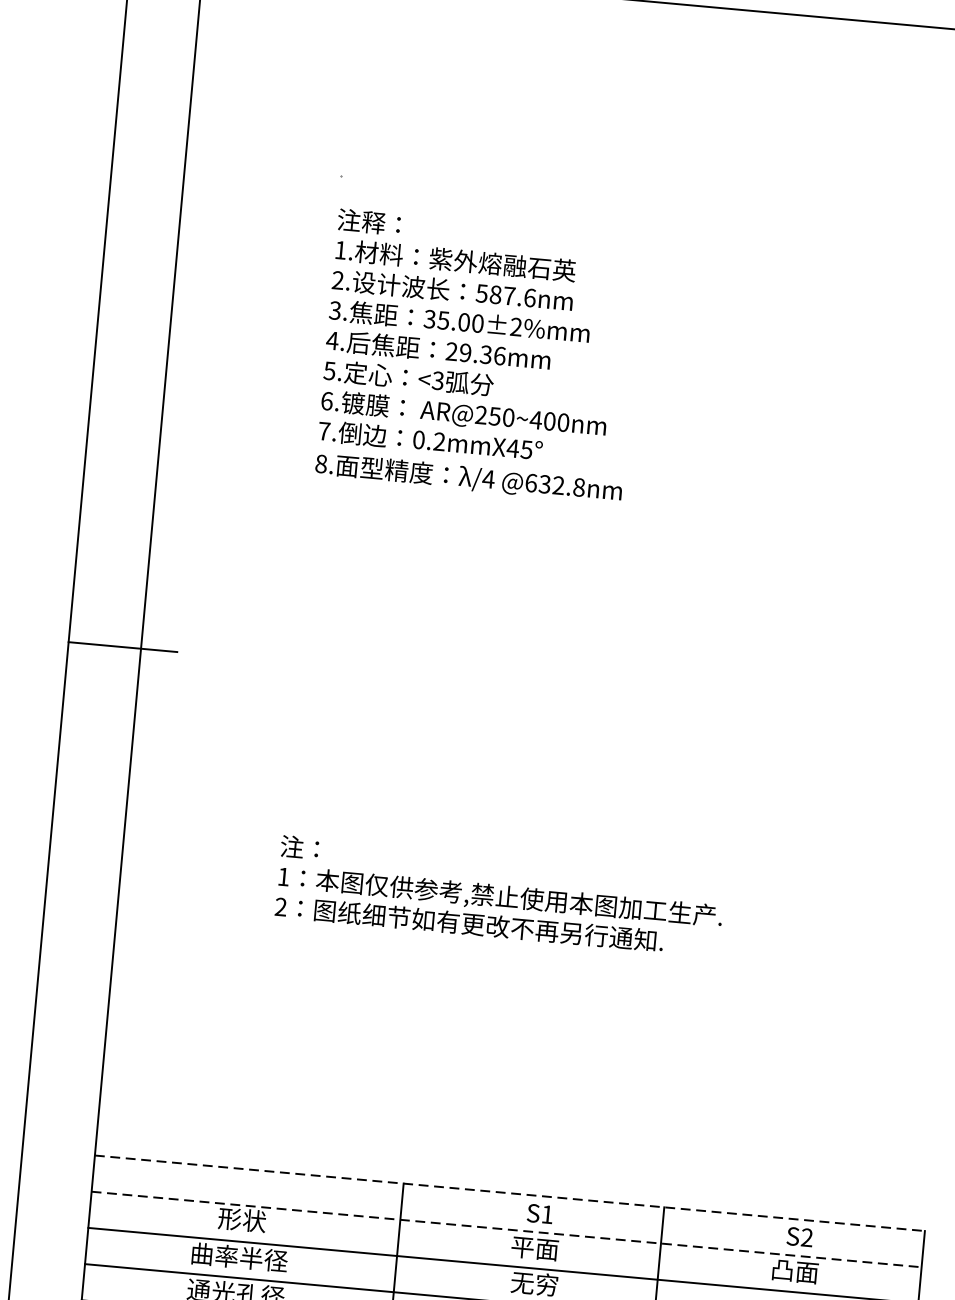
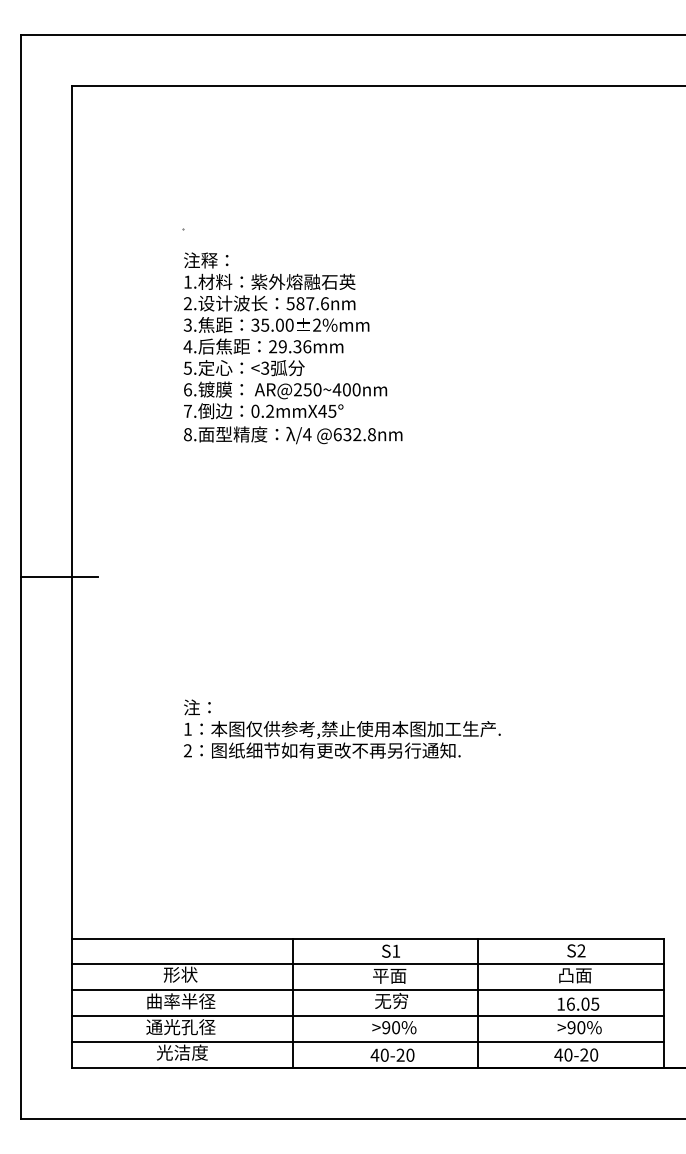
line: (510, 1193) -> (368, 938), dashed -> solid
line: (506, 1229) -> (368, 964), dashed -> solid

